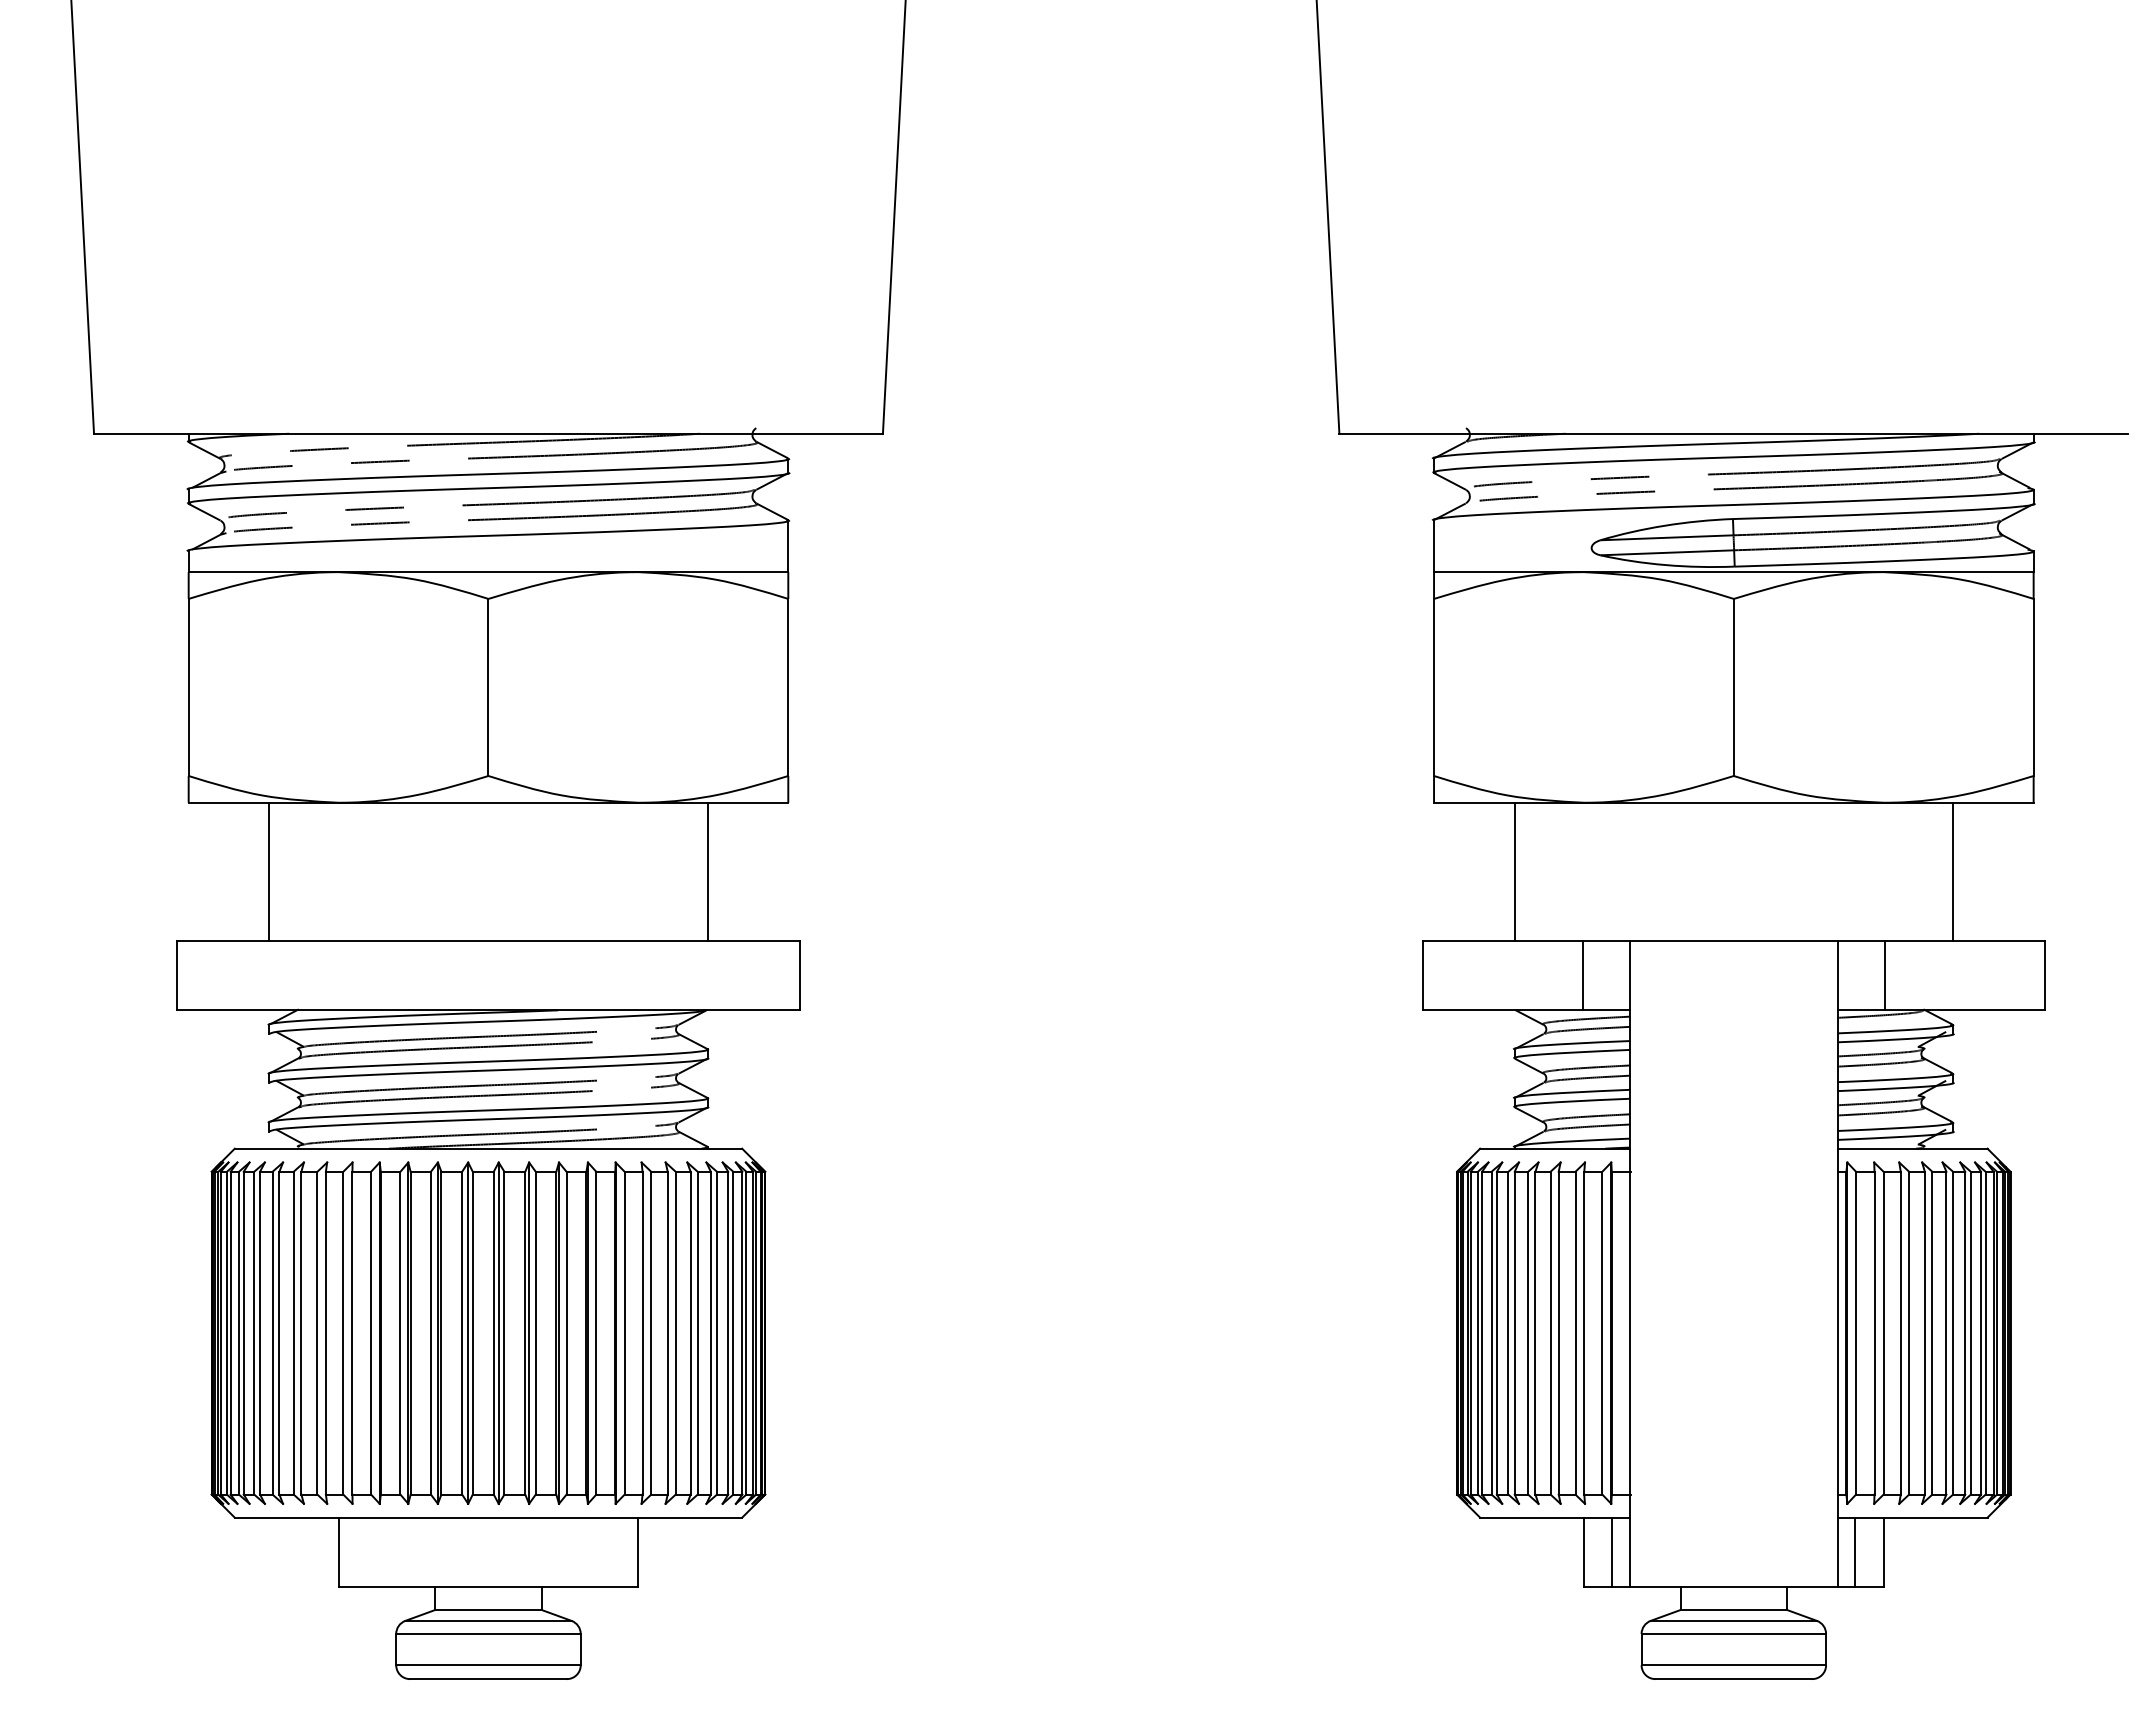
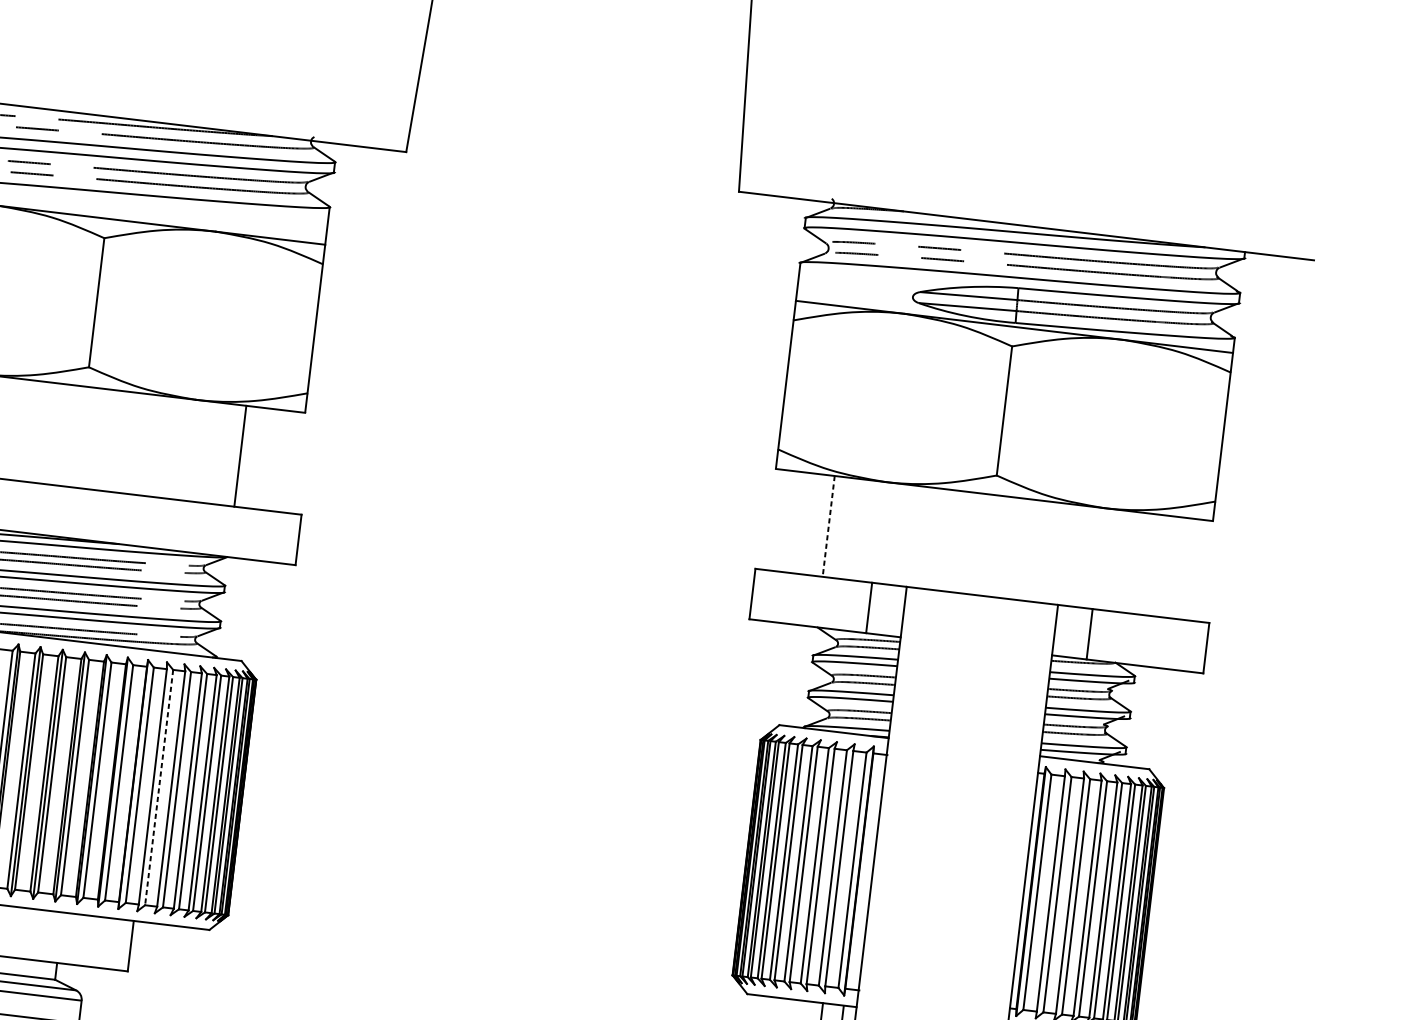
line: (1952, 871) -> (1147, 564), removed
line: (1514, 872) -> (828, 526), solid -> dashed
line: (651, 1333) -> (159, 787), solid -> dashed

